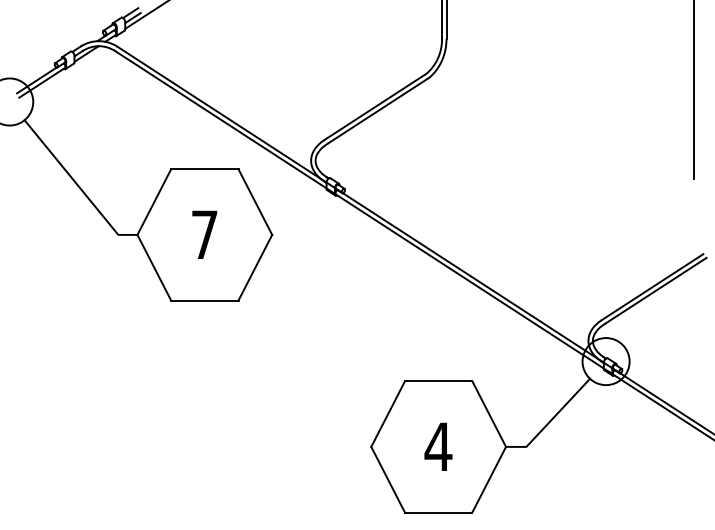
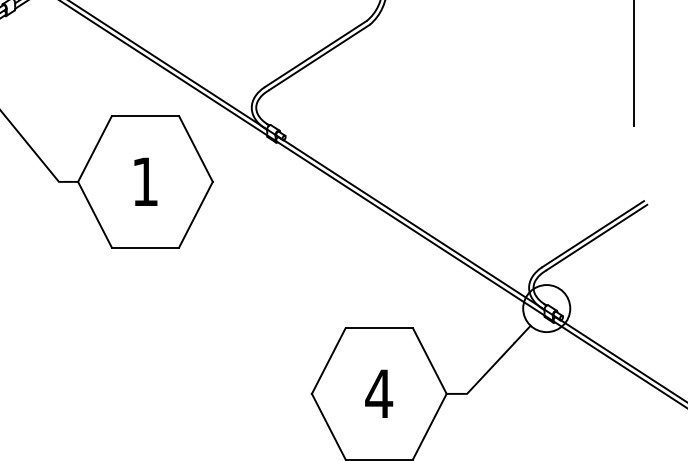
text: (204, 234) -> (145, 181), 7 -> 1

